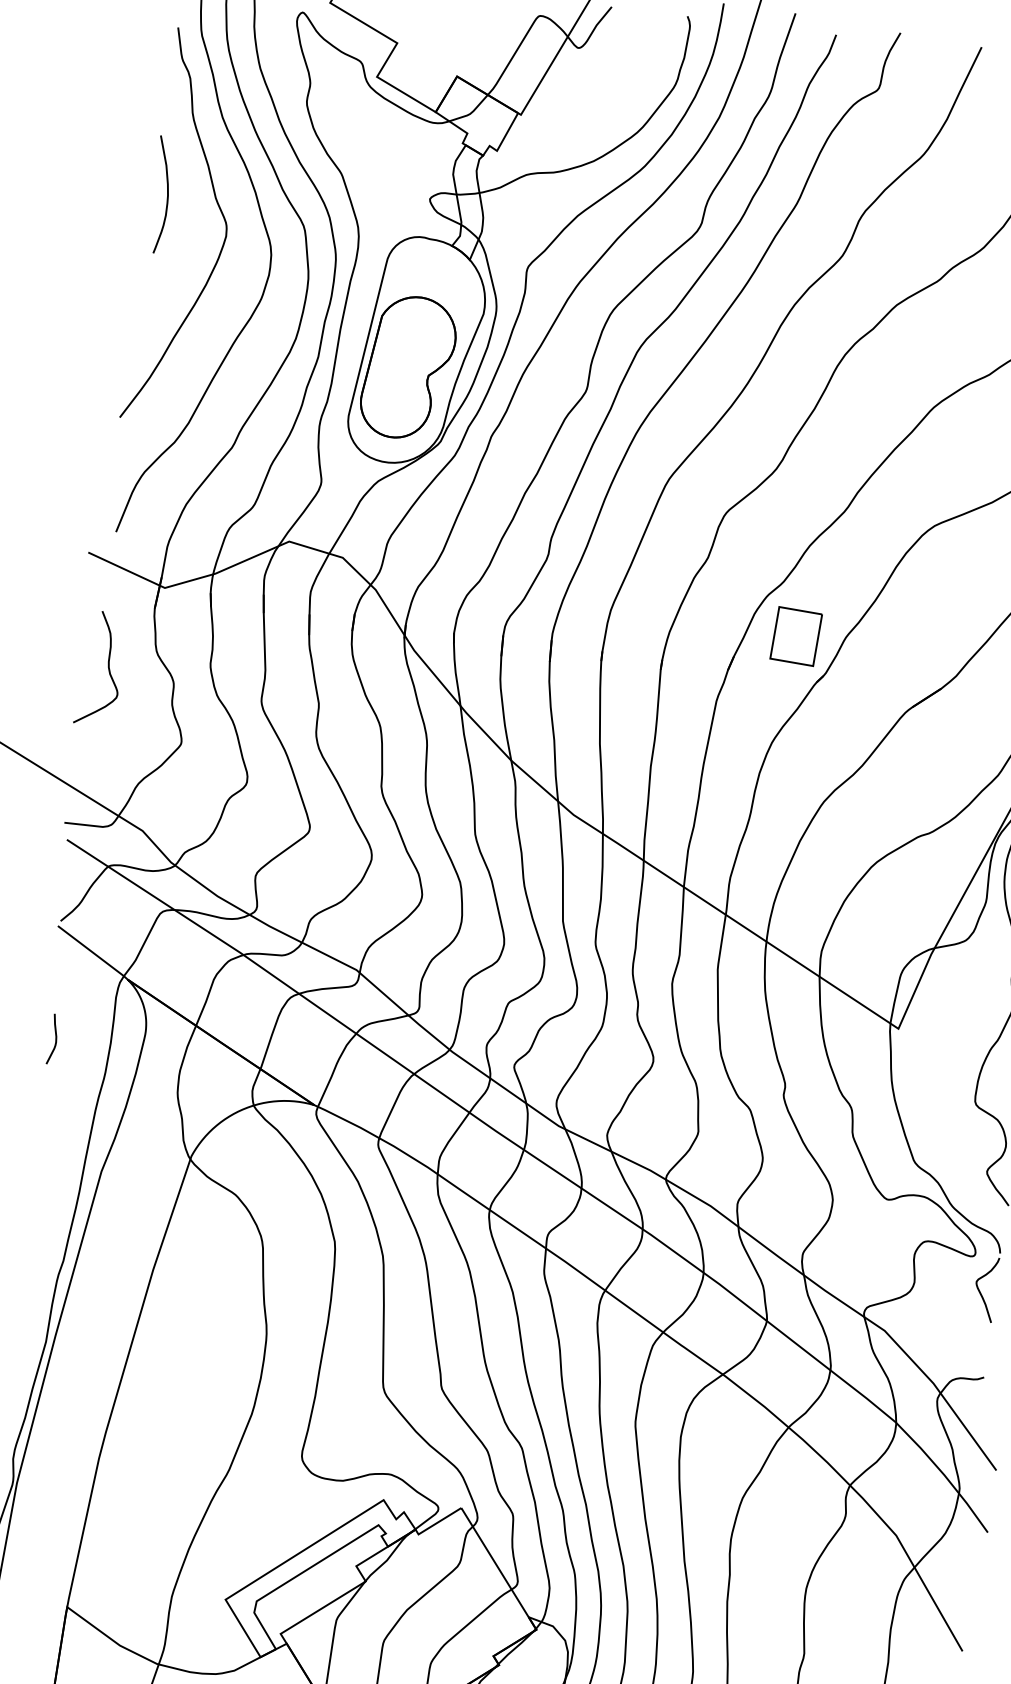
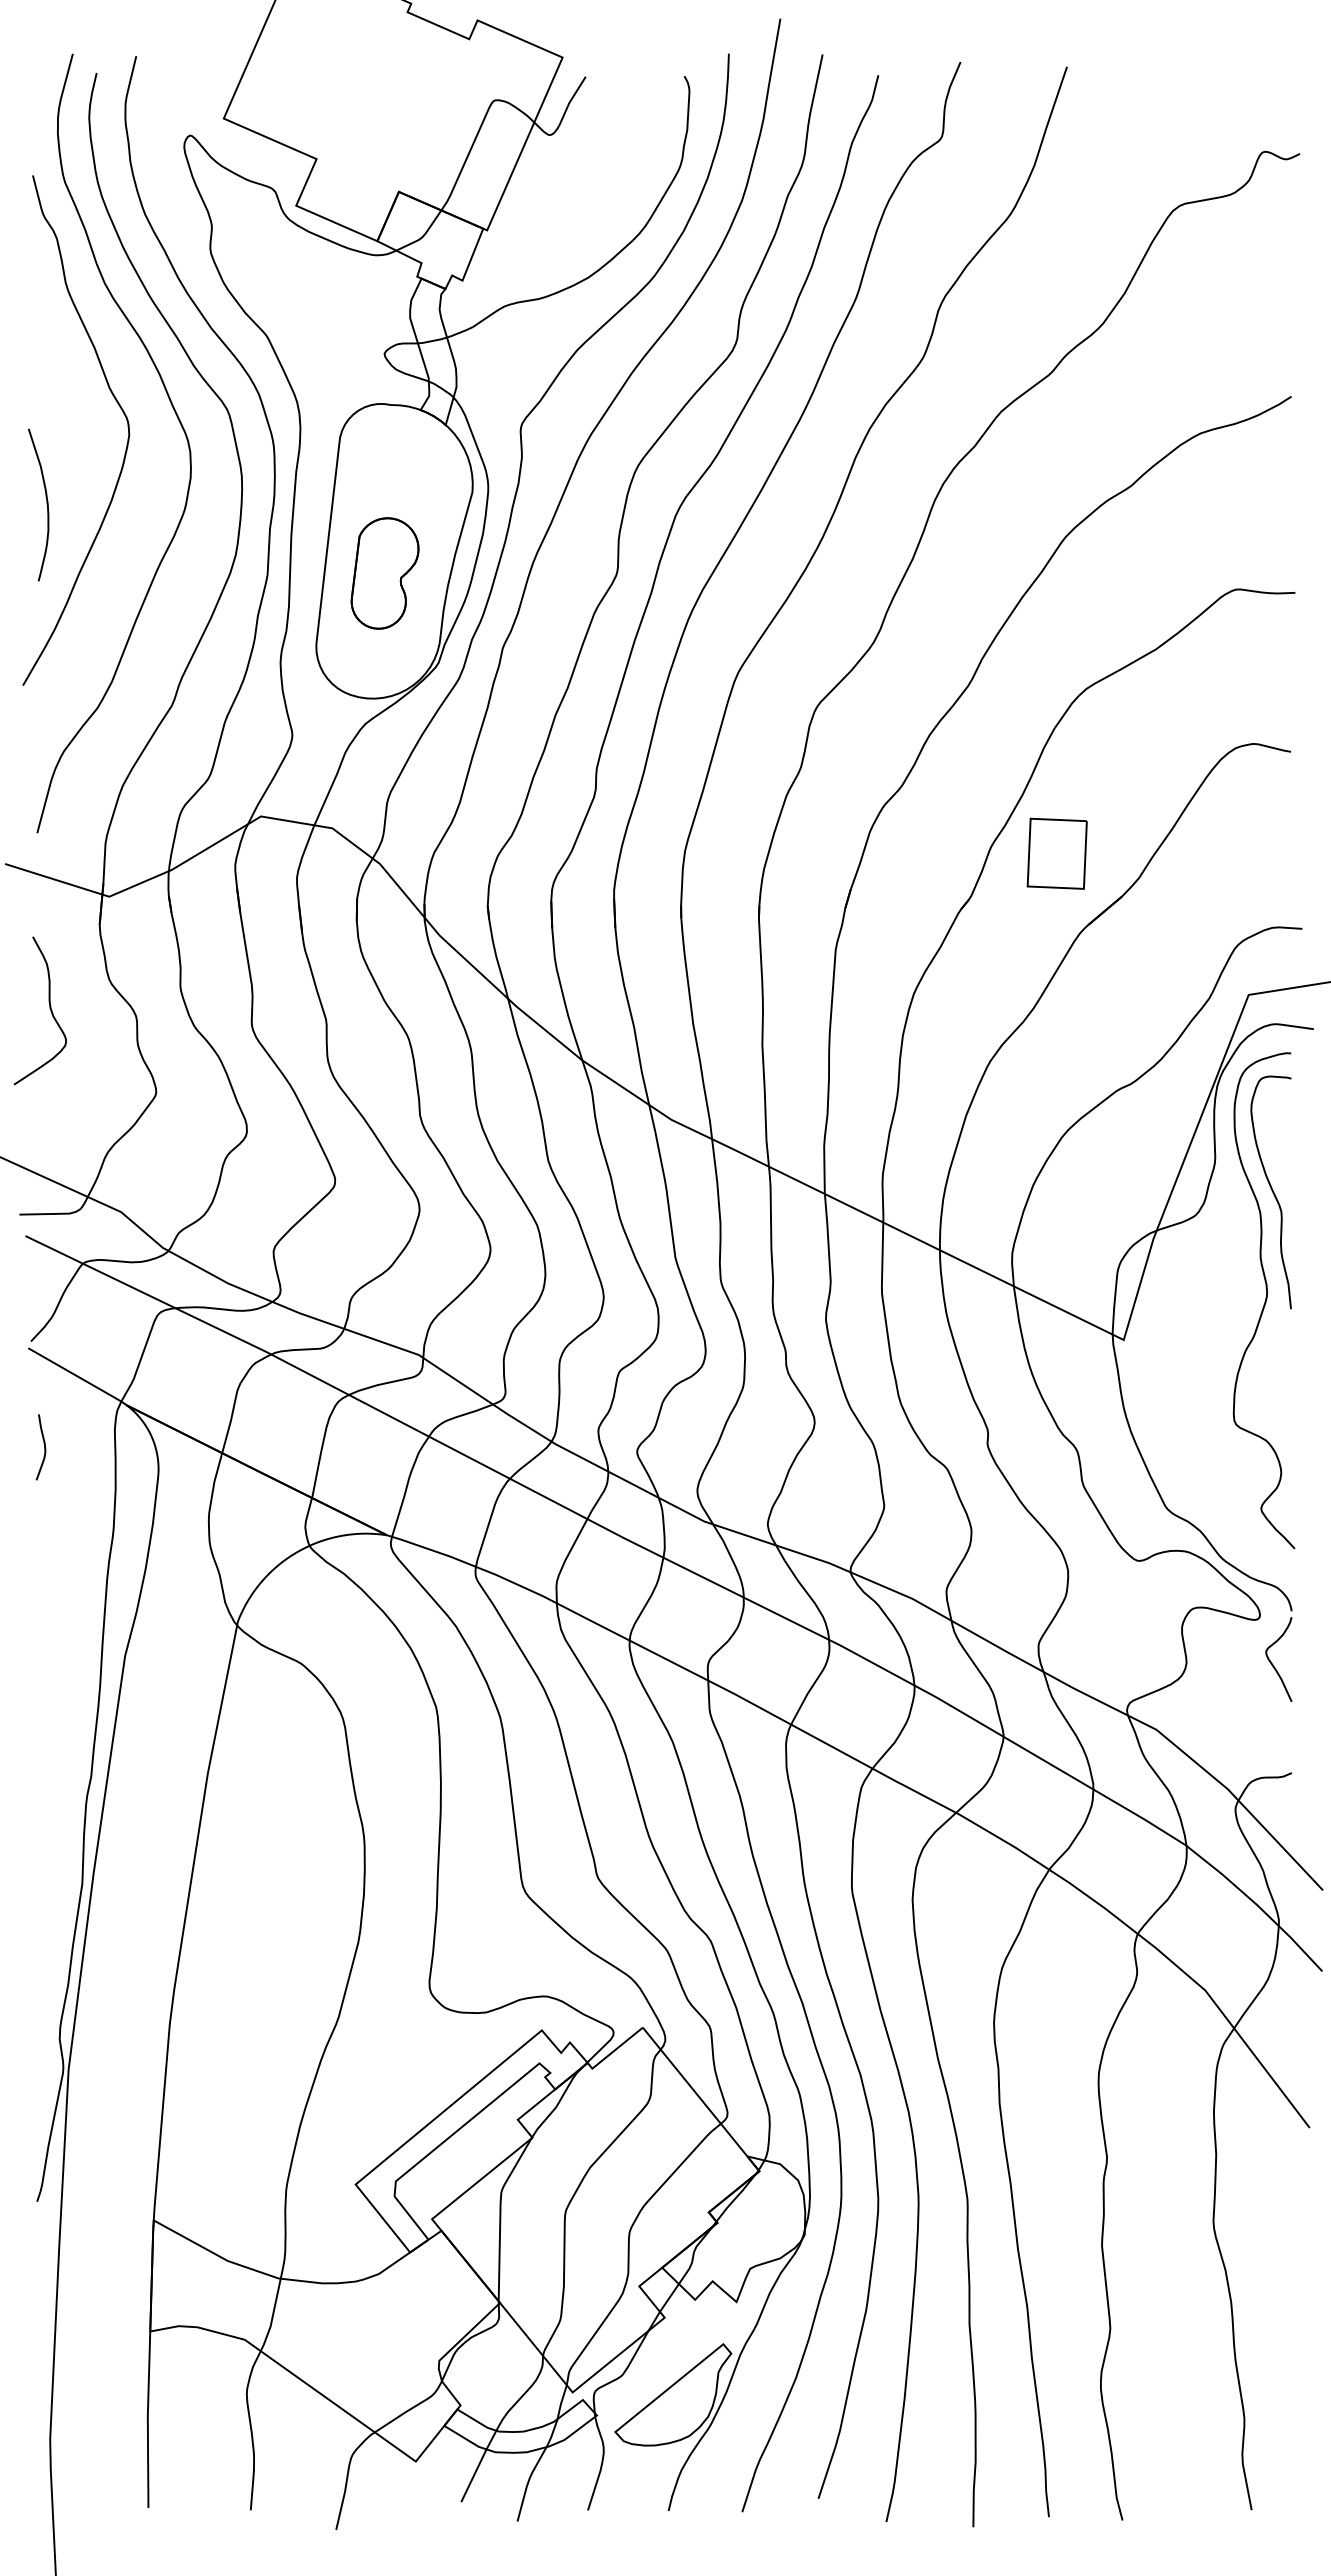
curve: (167, 195) -> (46, 504), moved
part: (408, 367) -> (384, 573), size x0.6
part: (795, 636) -> (1056, 853), moved
curve: (55, 1039) -> (44, 1447), moved

